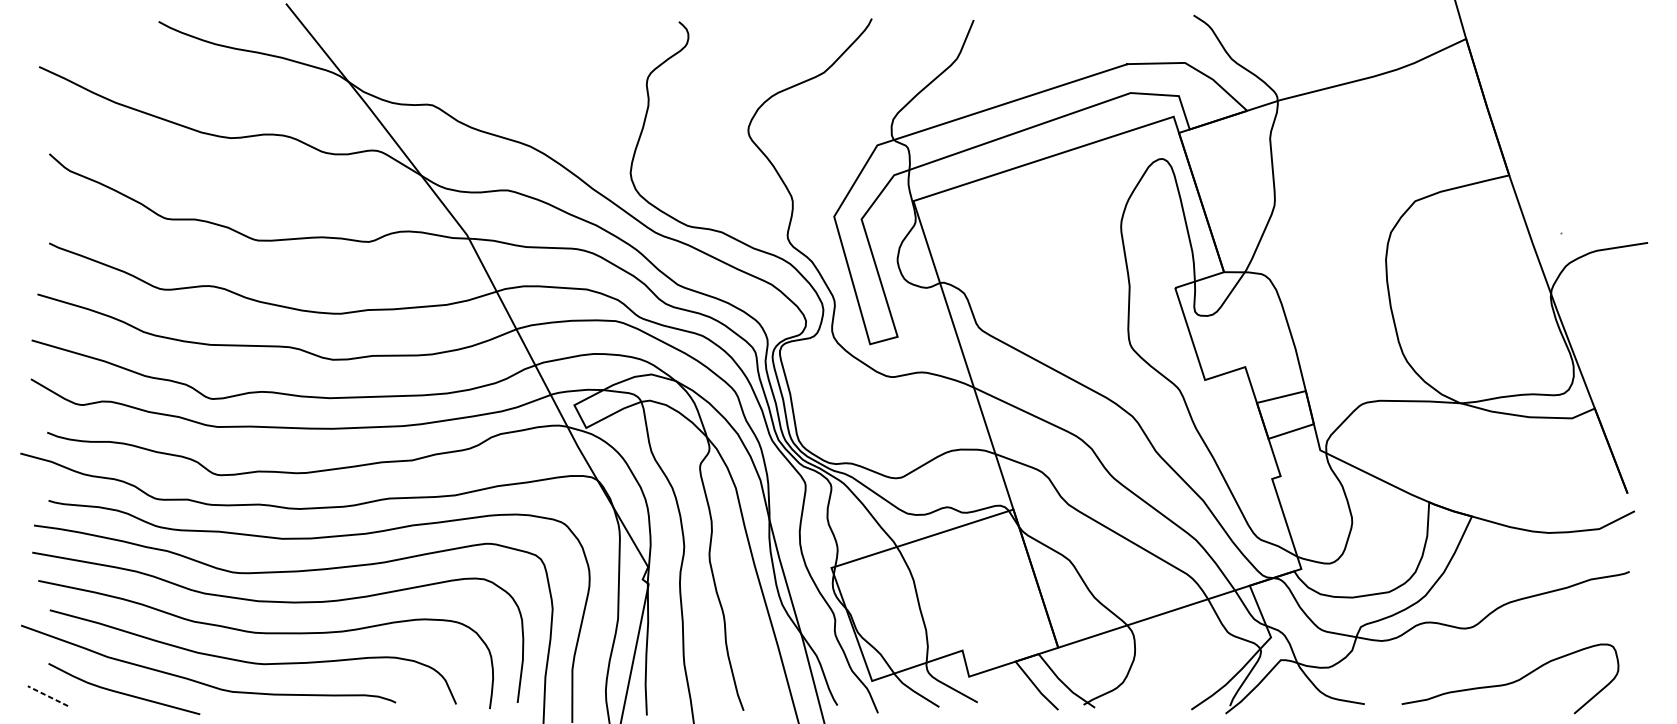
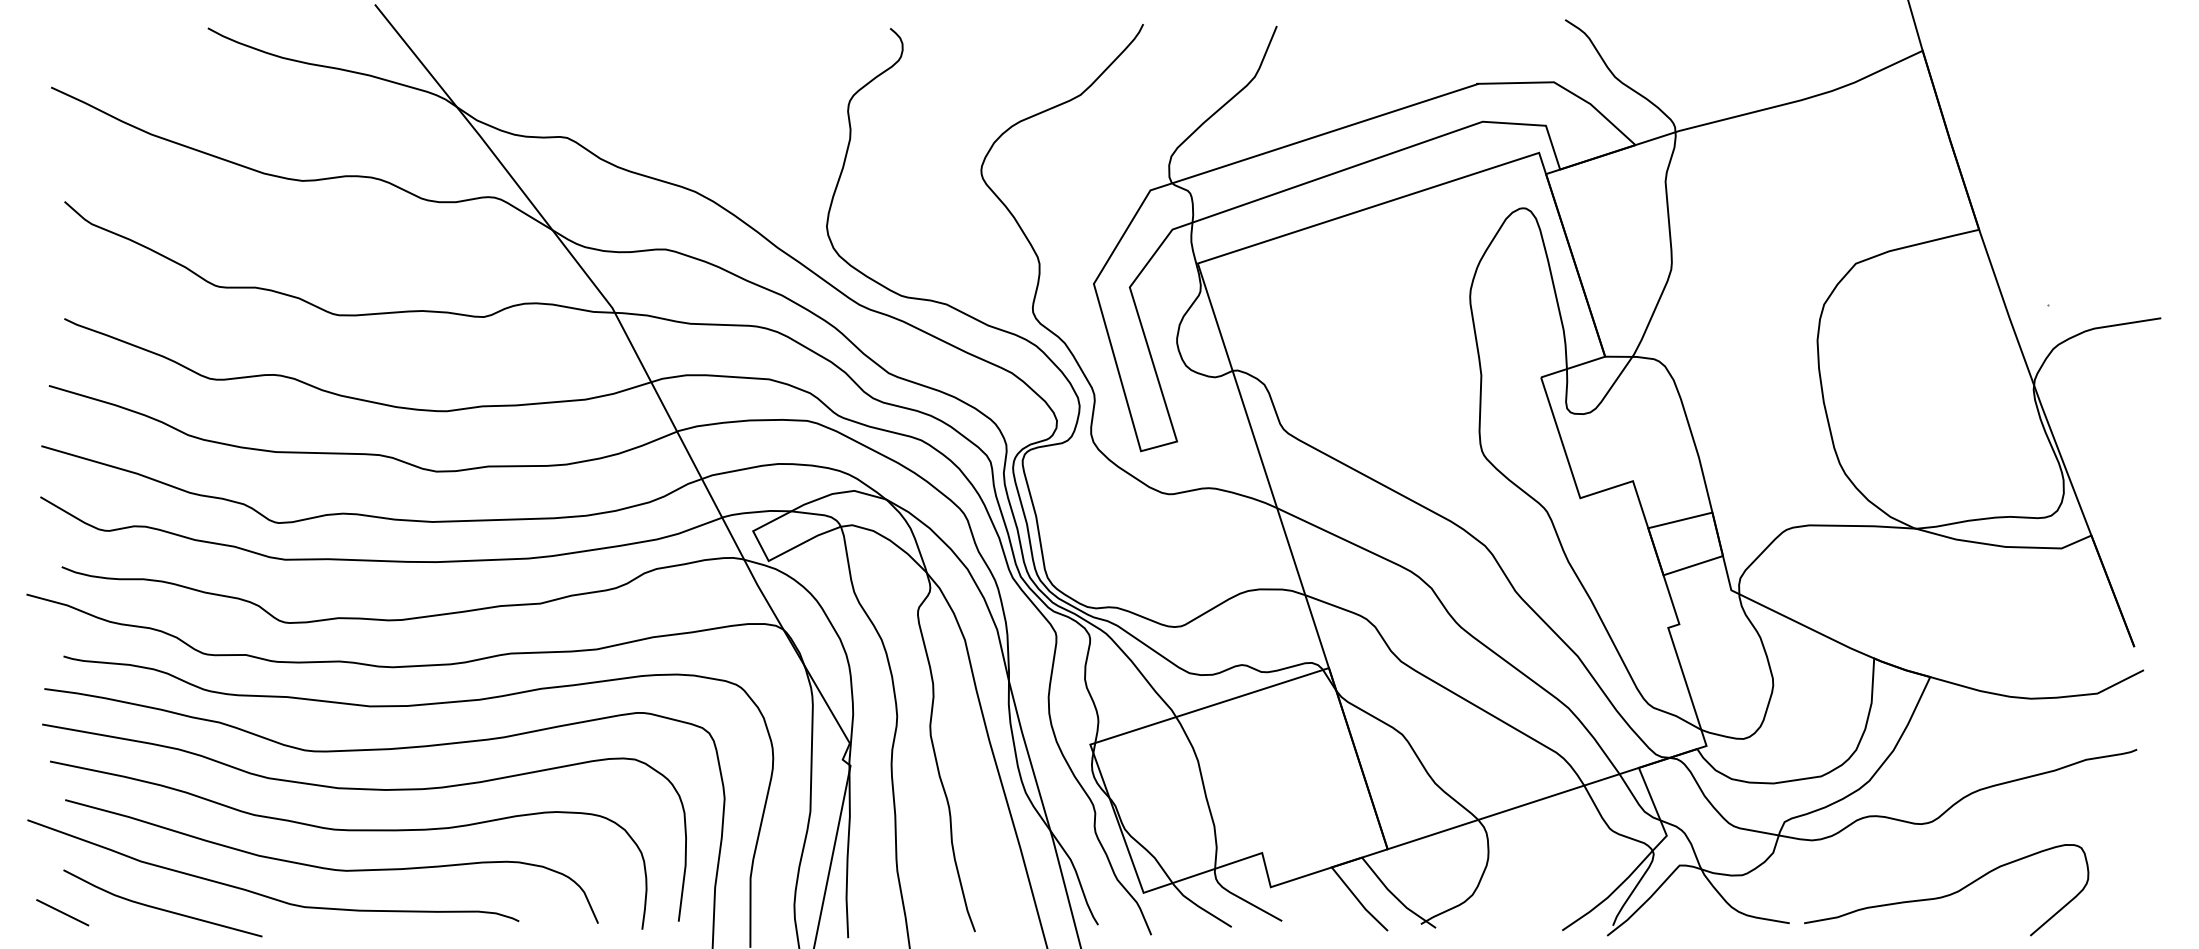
curve: (1511, 682) -> (1947, 894), moved
line: (47, 695) -> (62, 912), dashed -> solid

